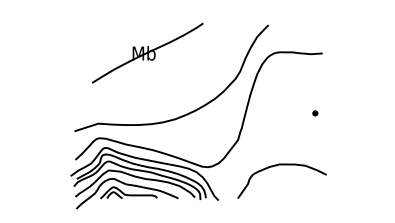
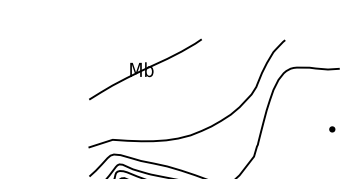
part: (147, 52) -> (145, 68), moved

